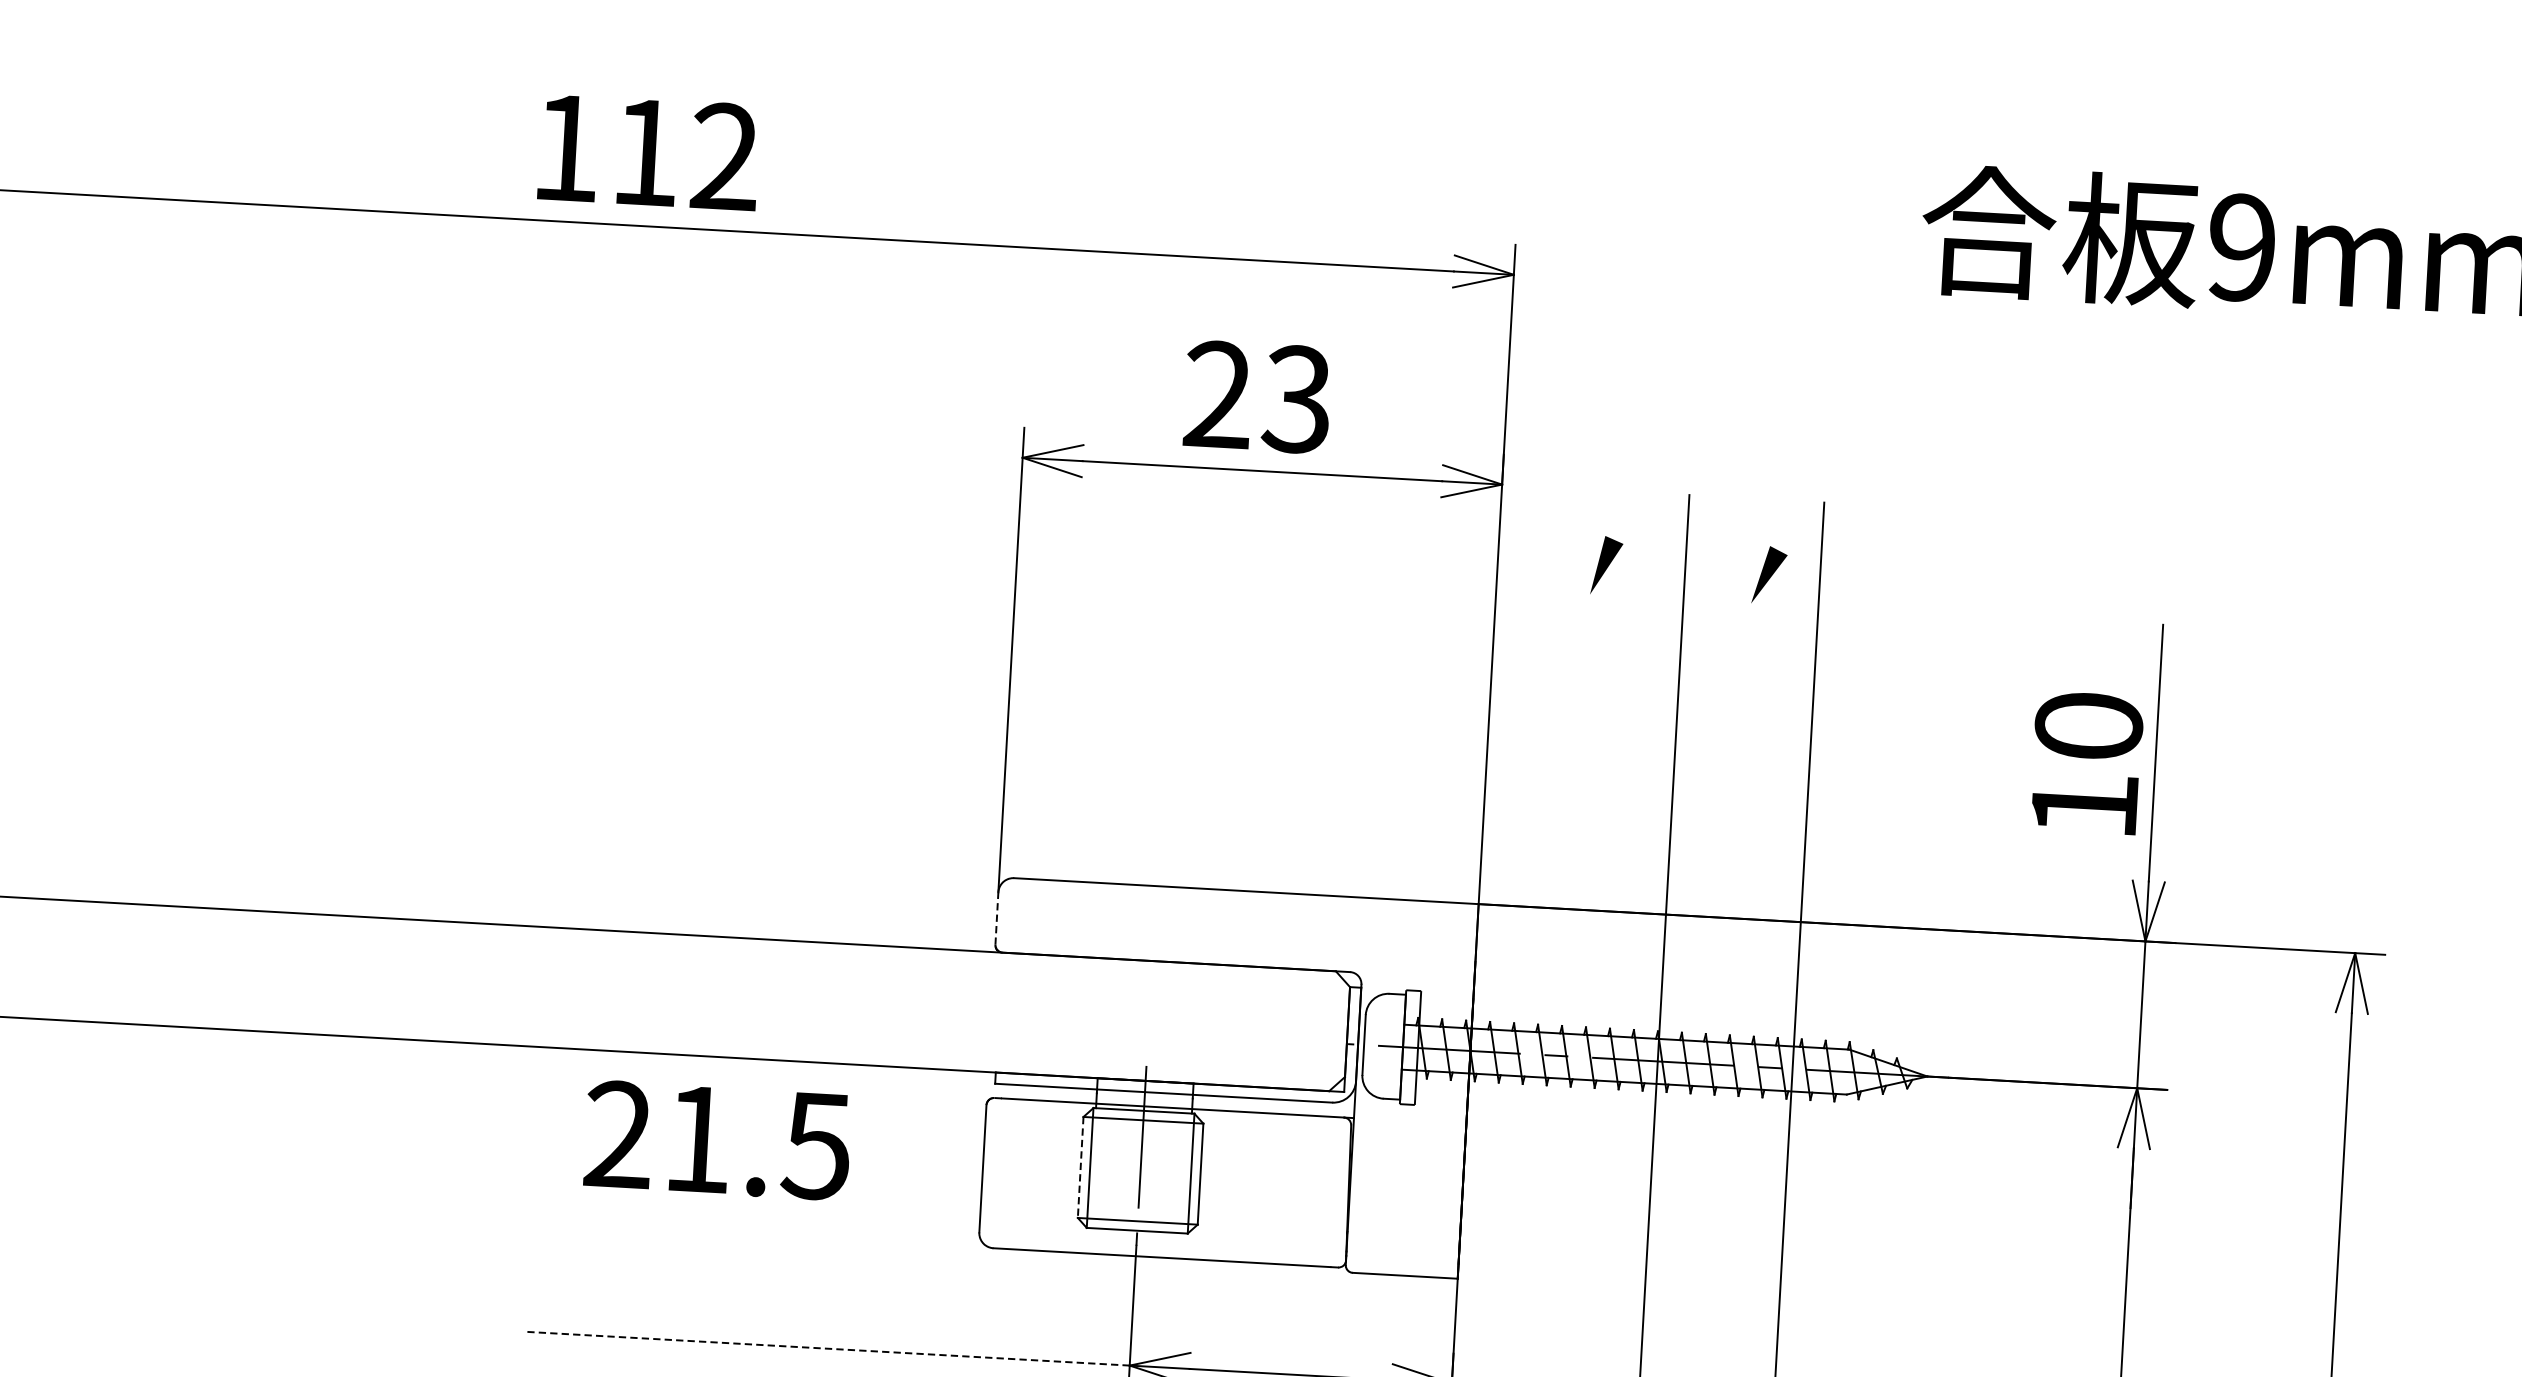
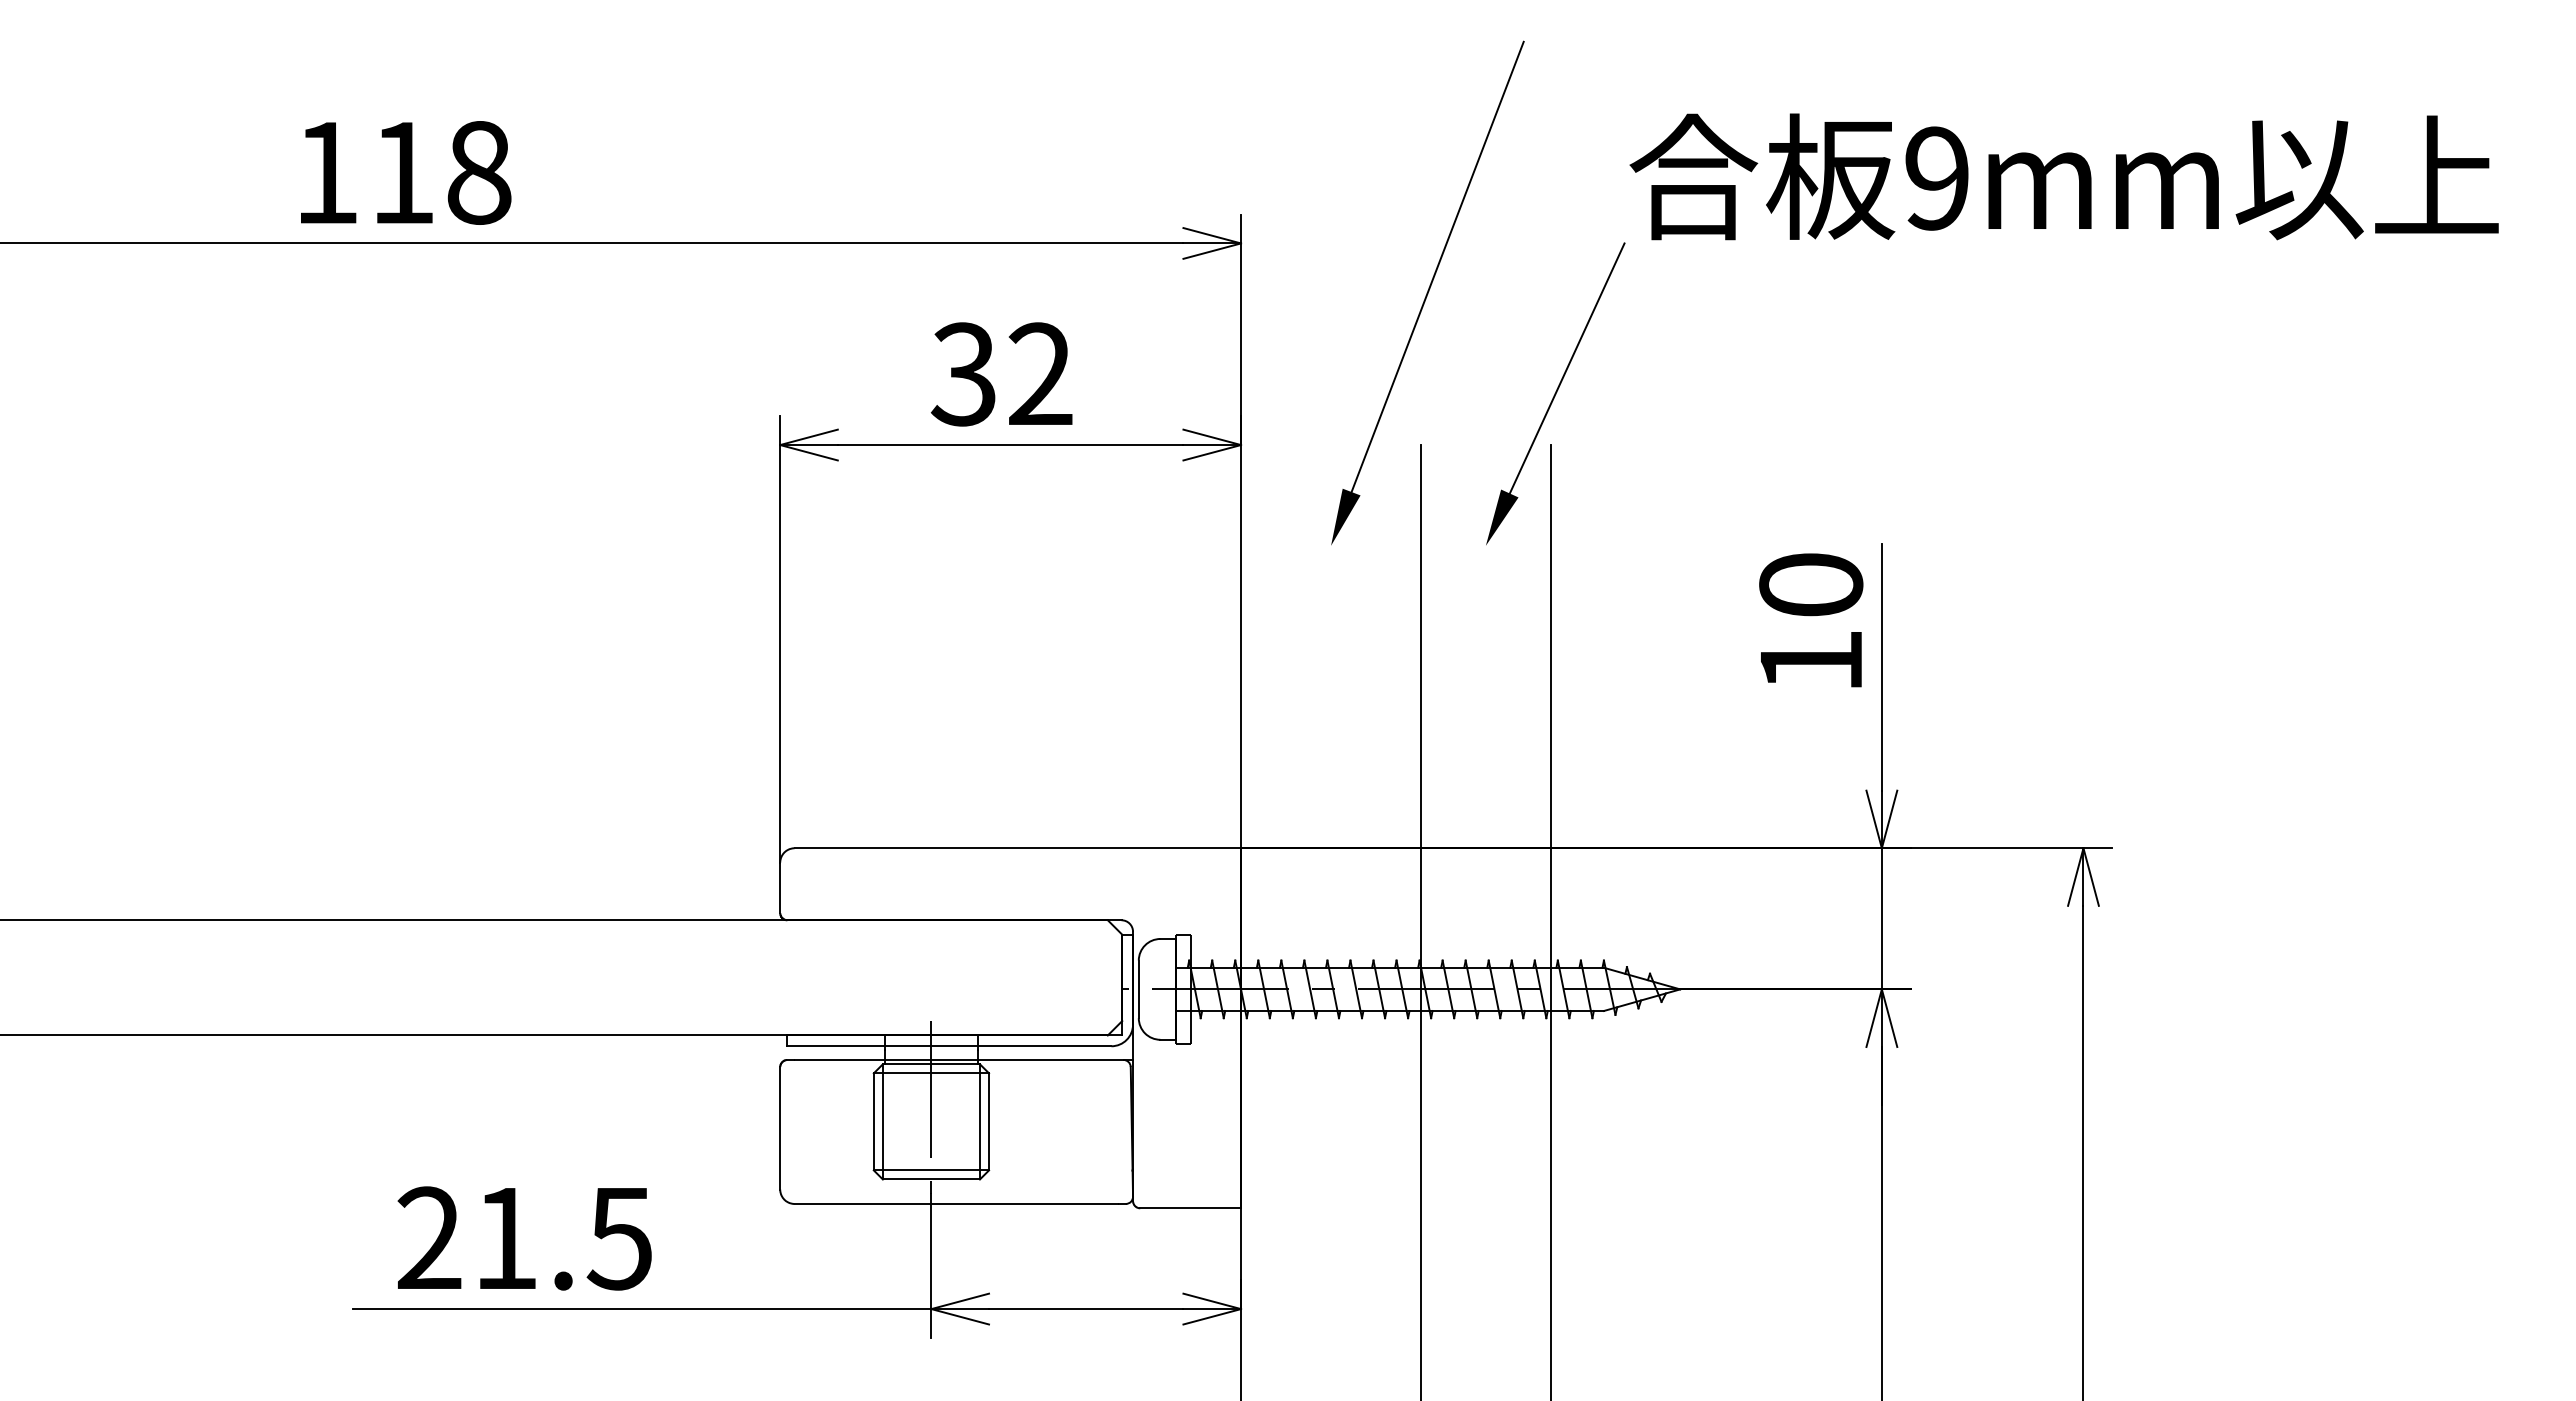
text: (725, 156) -> (479, 172), 112 -> 118
line: (1716, 310) -> (1437, 266), added
text: (1257, 397) -> (1001, 374), 23 -> 32
line: (1845, 423) -> (1566, 368), added
text: (2087, 763) -> (1811, 620), moved
line: (997, 918) -> (780, 887), dashed -> solid
text: (717, 1140) -> (524, 1238), moved
line: (1080, 1167) -> (873, 1121), dashed -> solid
line: (828, 1349) -> (641, 1309), dashed -> solid

